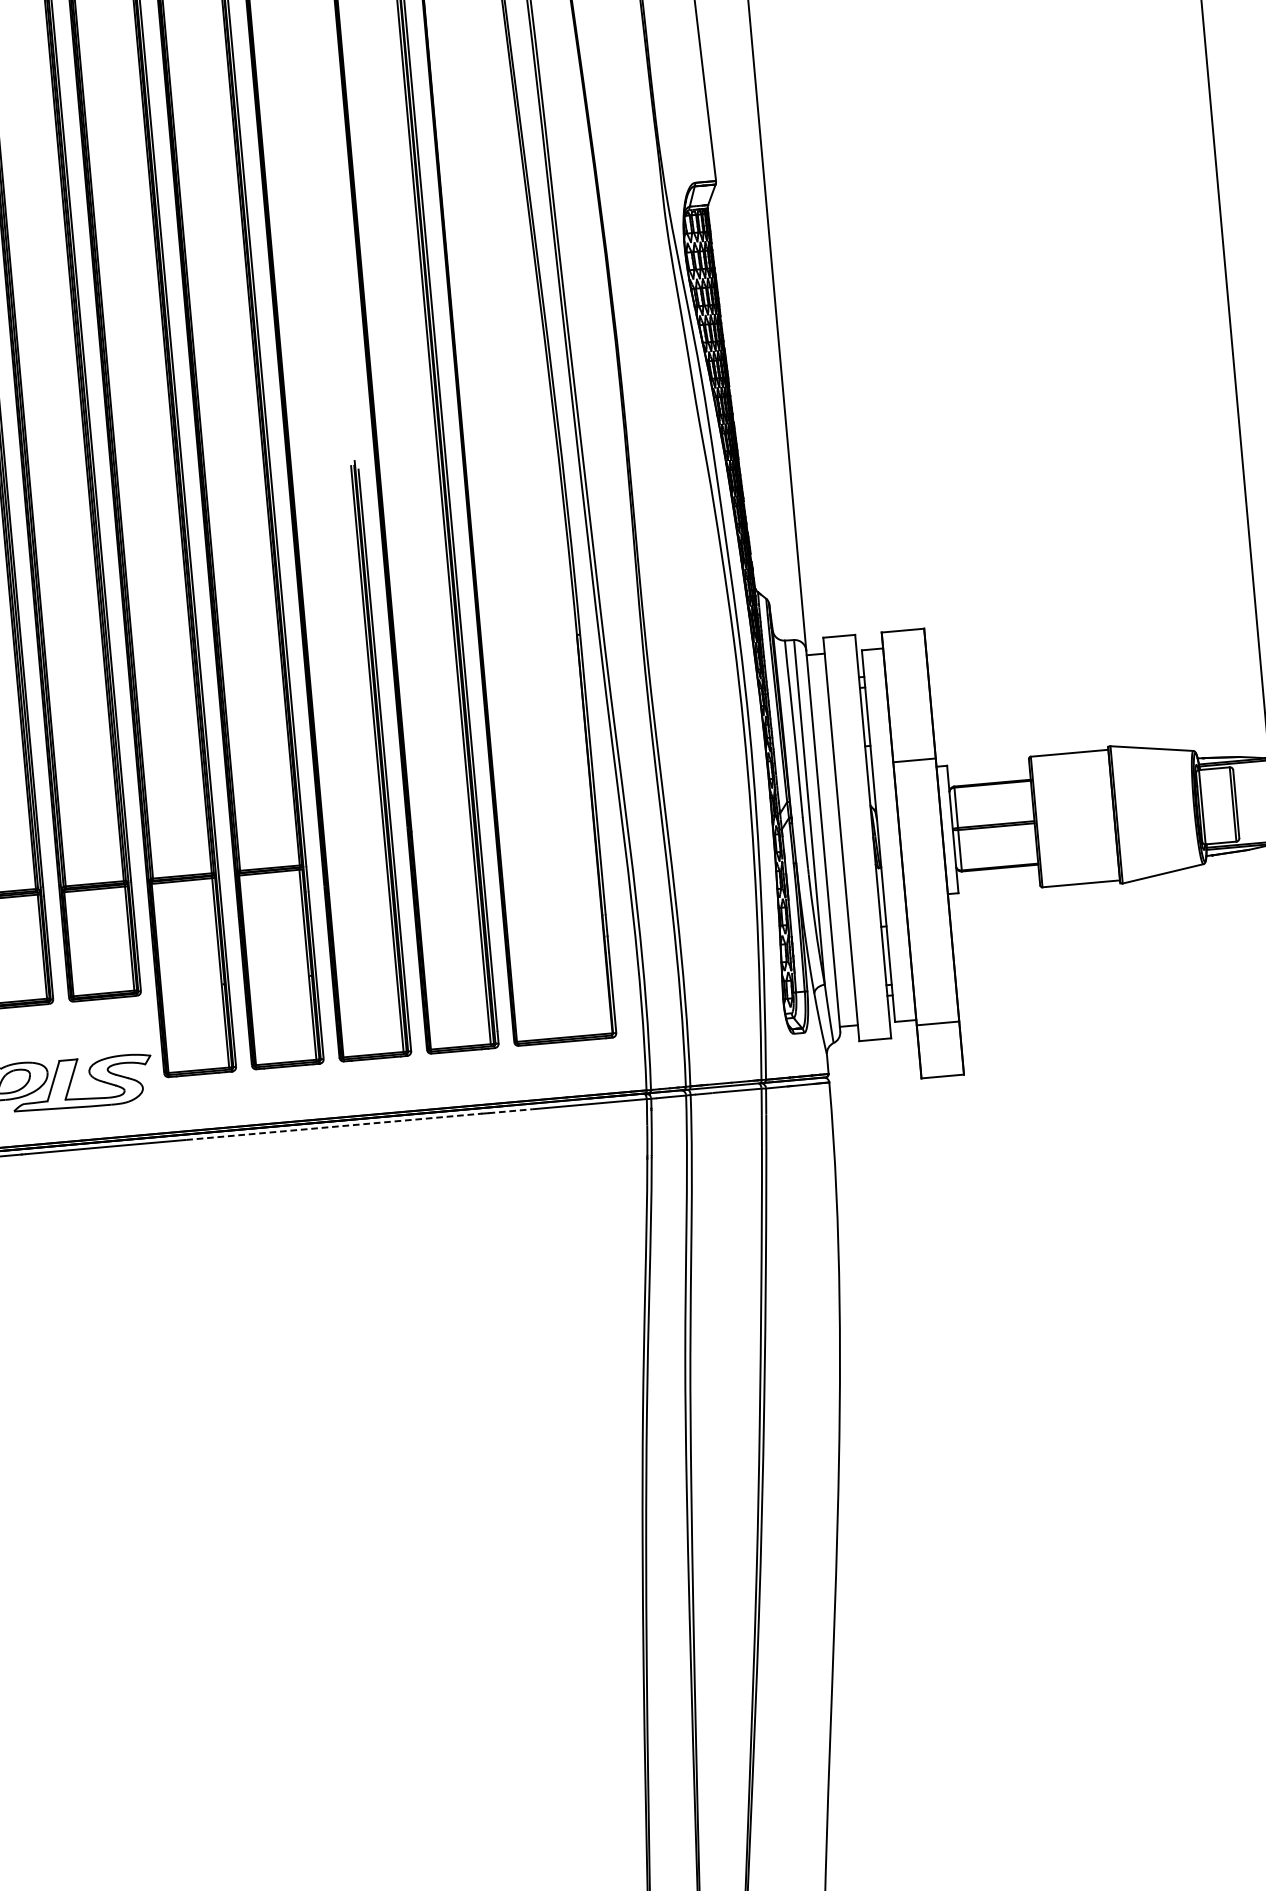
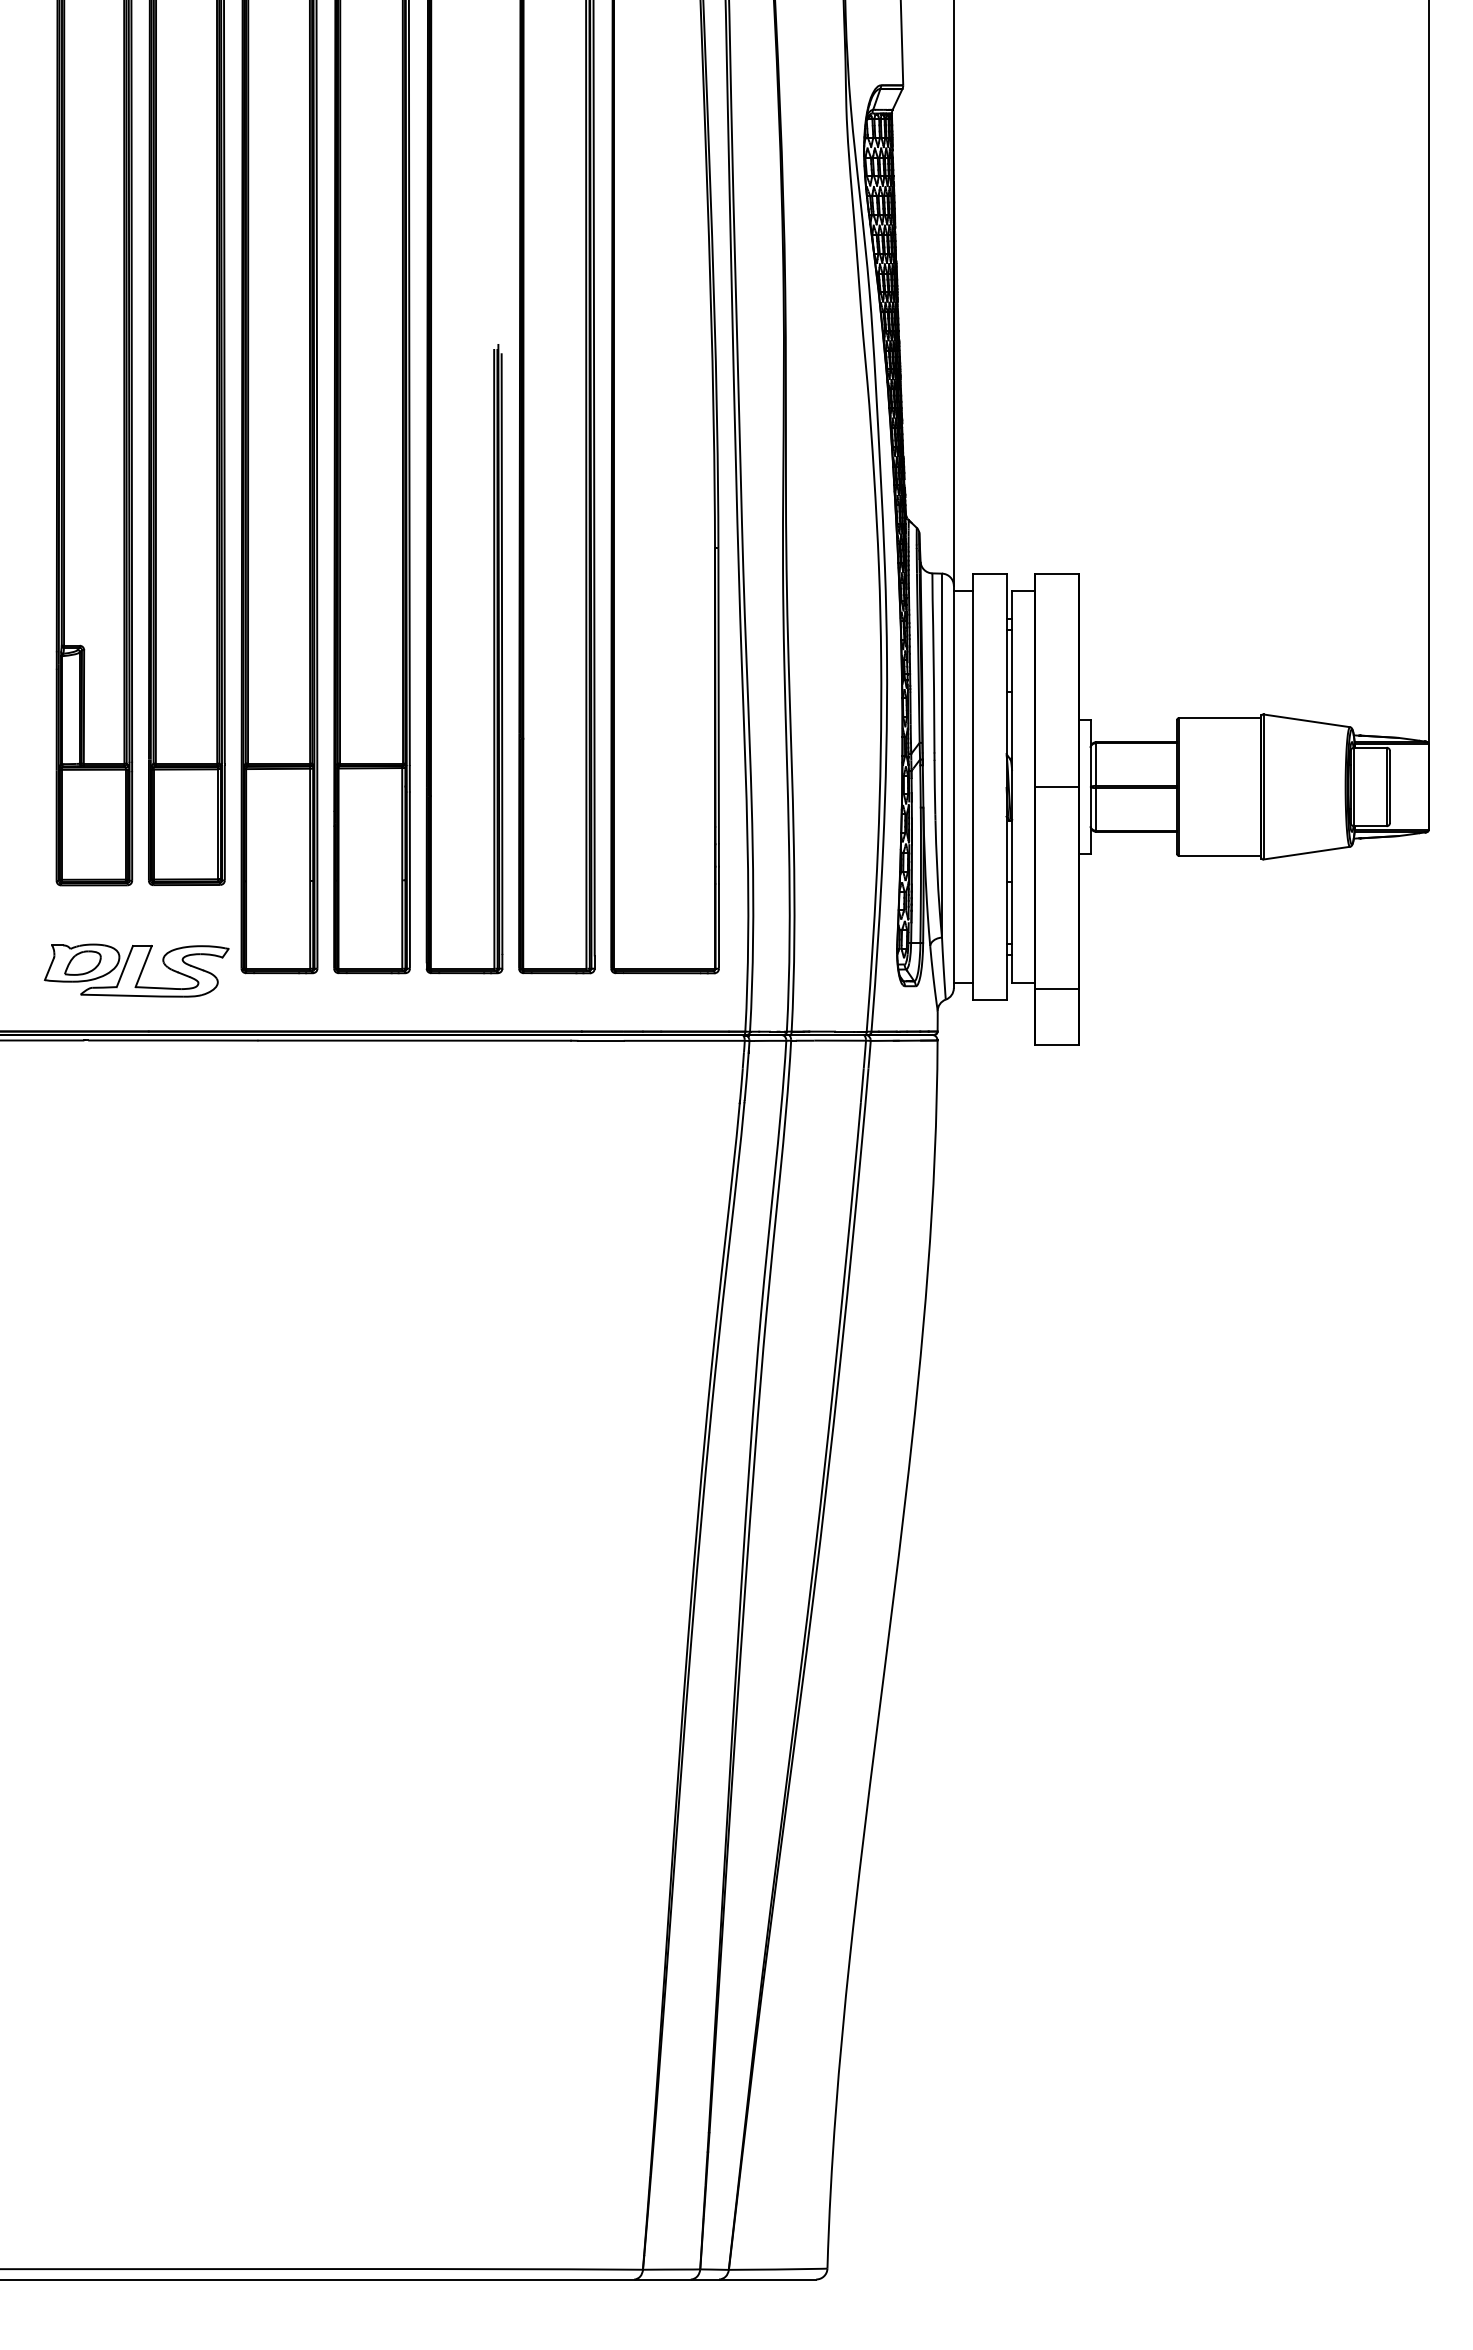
line: (914, 760) -> (1056, 787), moved
line: (511, 1110) -> (601, 1040), dashed -> solid
line: (334, 1126) -> (415, 1040), dashed -> solid

